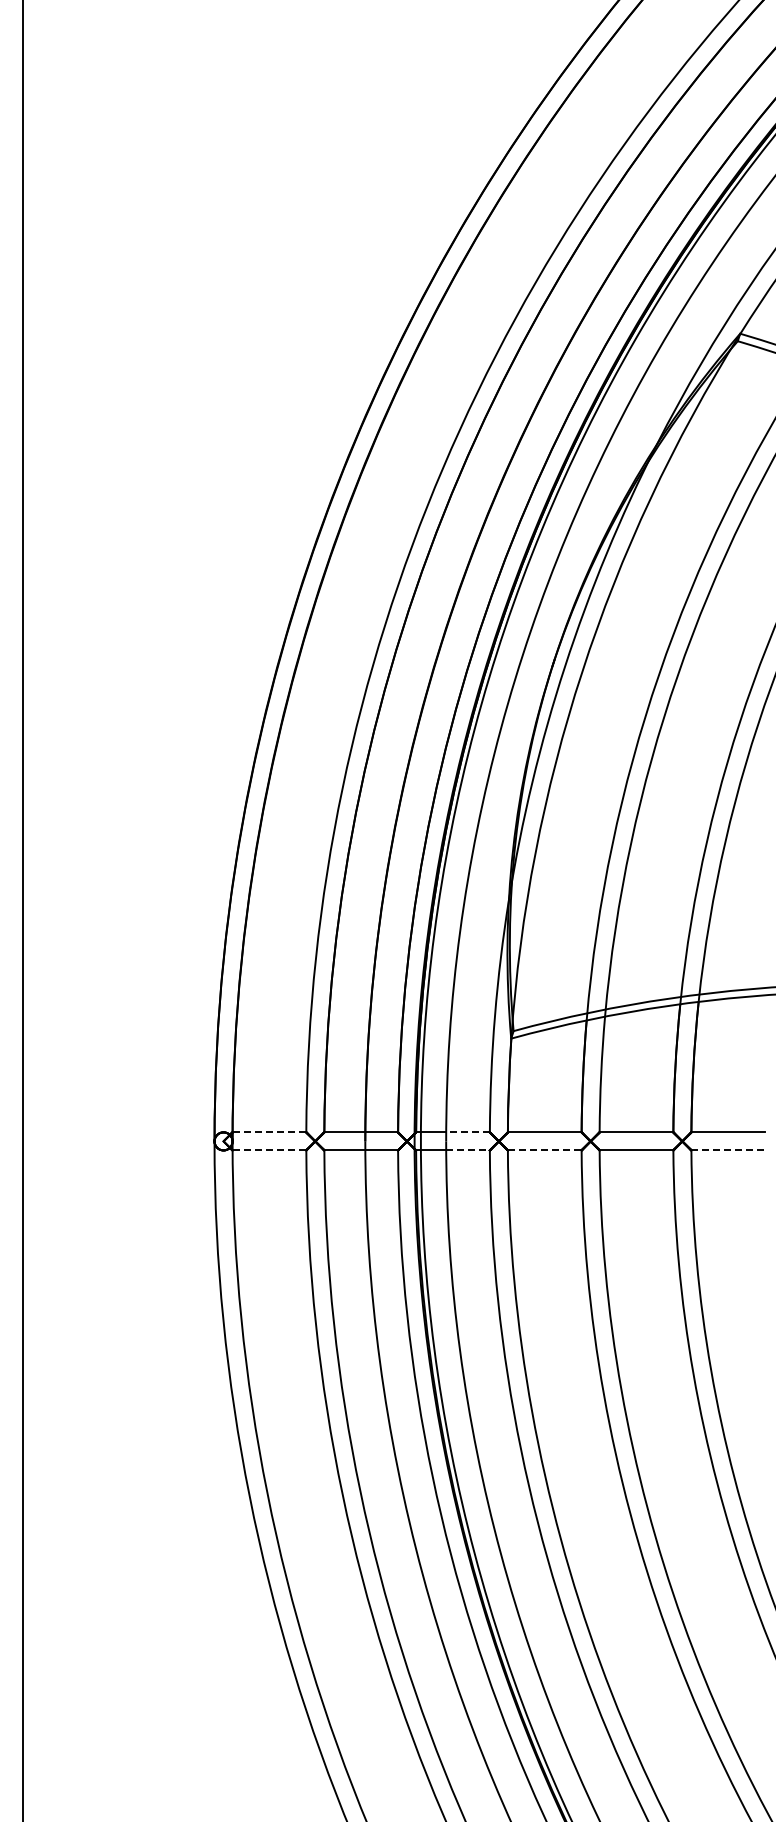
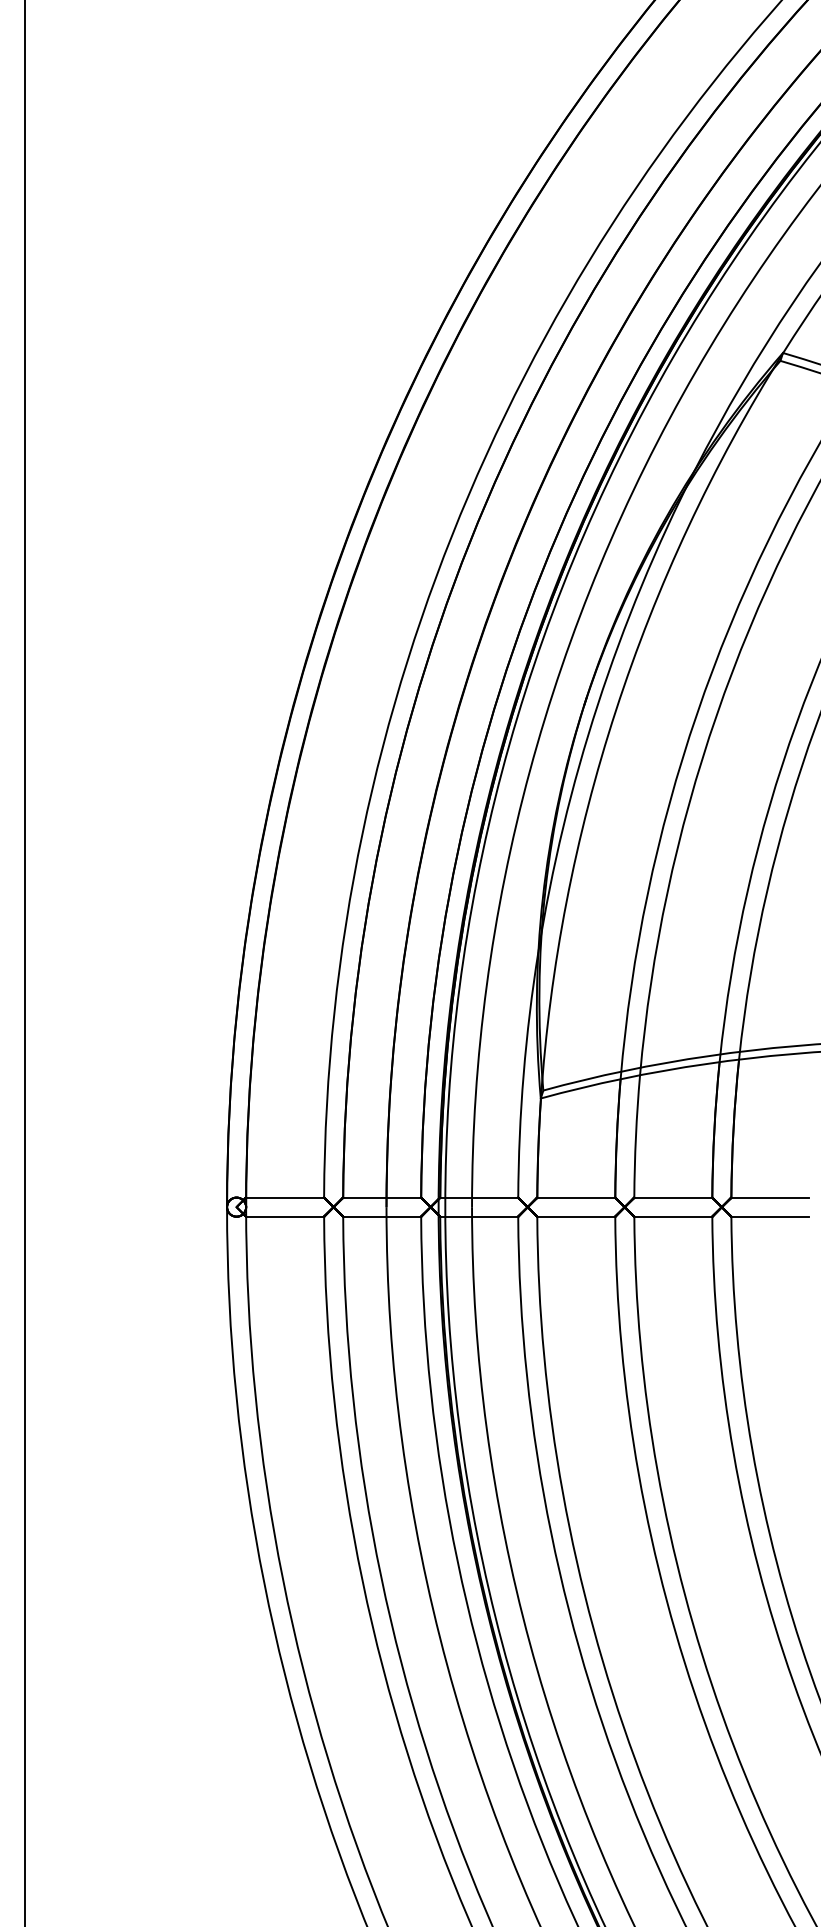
line: (269, 1132) -> (285, 1197), dashed -> solid
line: (468, 1132) -> (495, 1197), dashed -> solid
line: (269, 1150) -> (285, 1216), dashed -> solid
line: (468, 1150) -> (495, 1216), dashed -> solid
line: (544, 1150) -> (576, 1216), dashed -> solid
line: (728, 1150) -> (770, 1216), dashed -> solid

